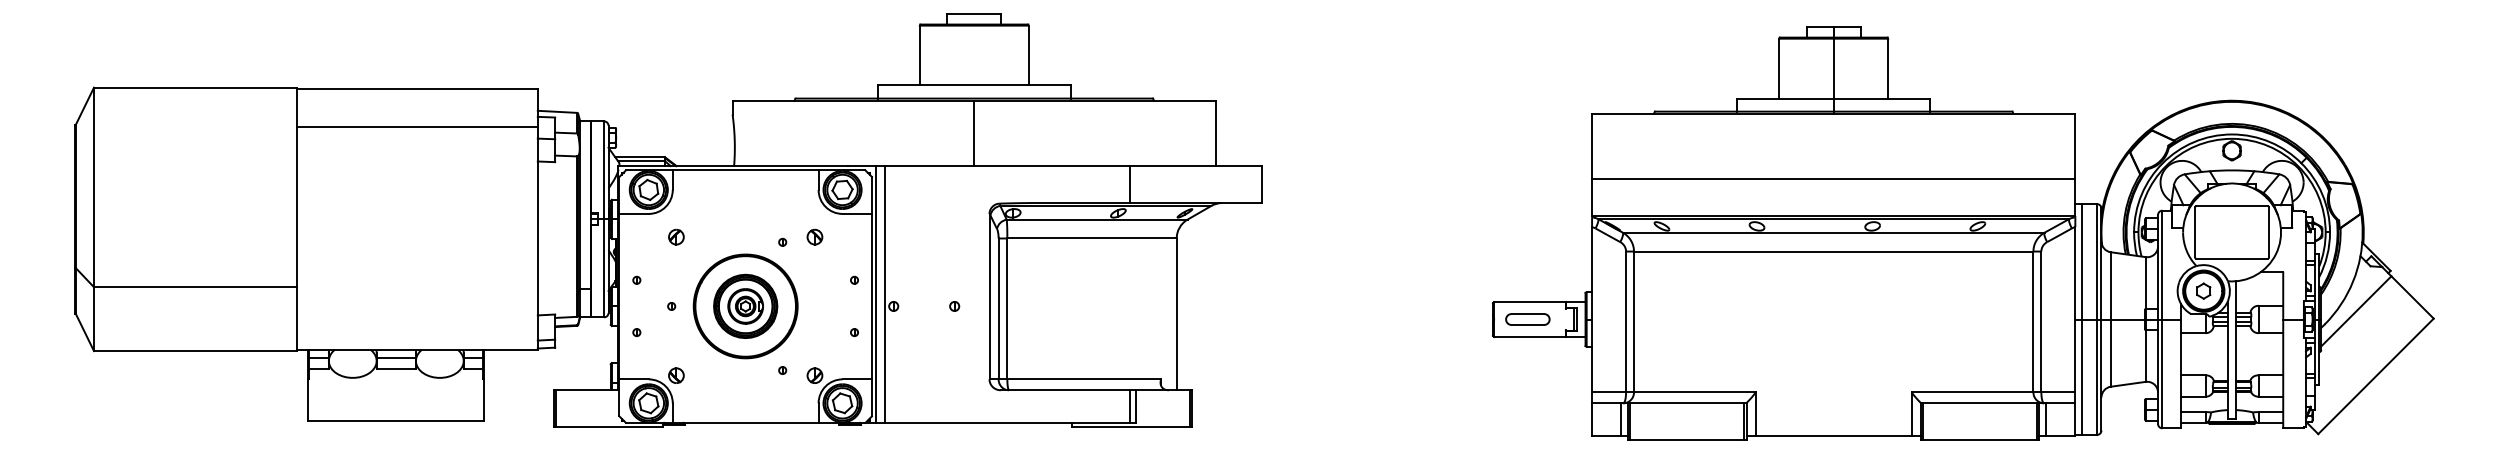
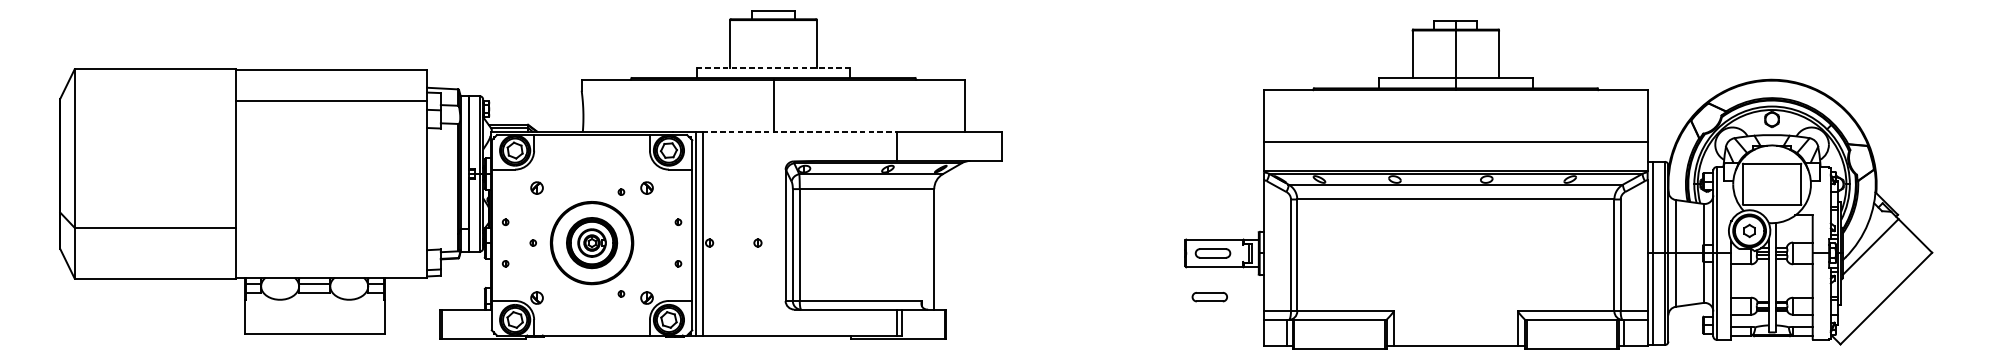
line: (974, 85) -> (773, 67), solid -> dashed
line: (1007, 166) -> (799, 131), solid -> dashed
part: (1523, 374) -> (1209, 297), added

